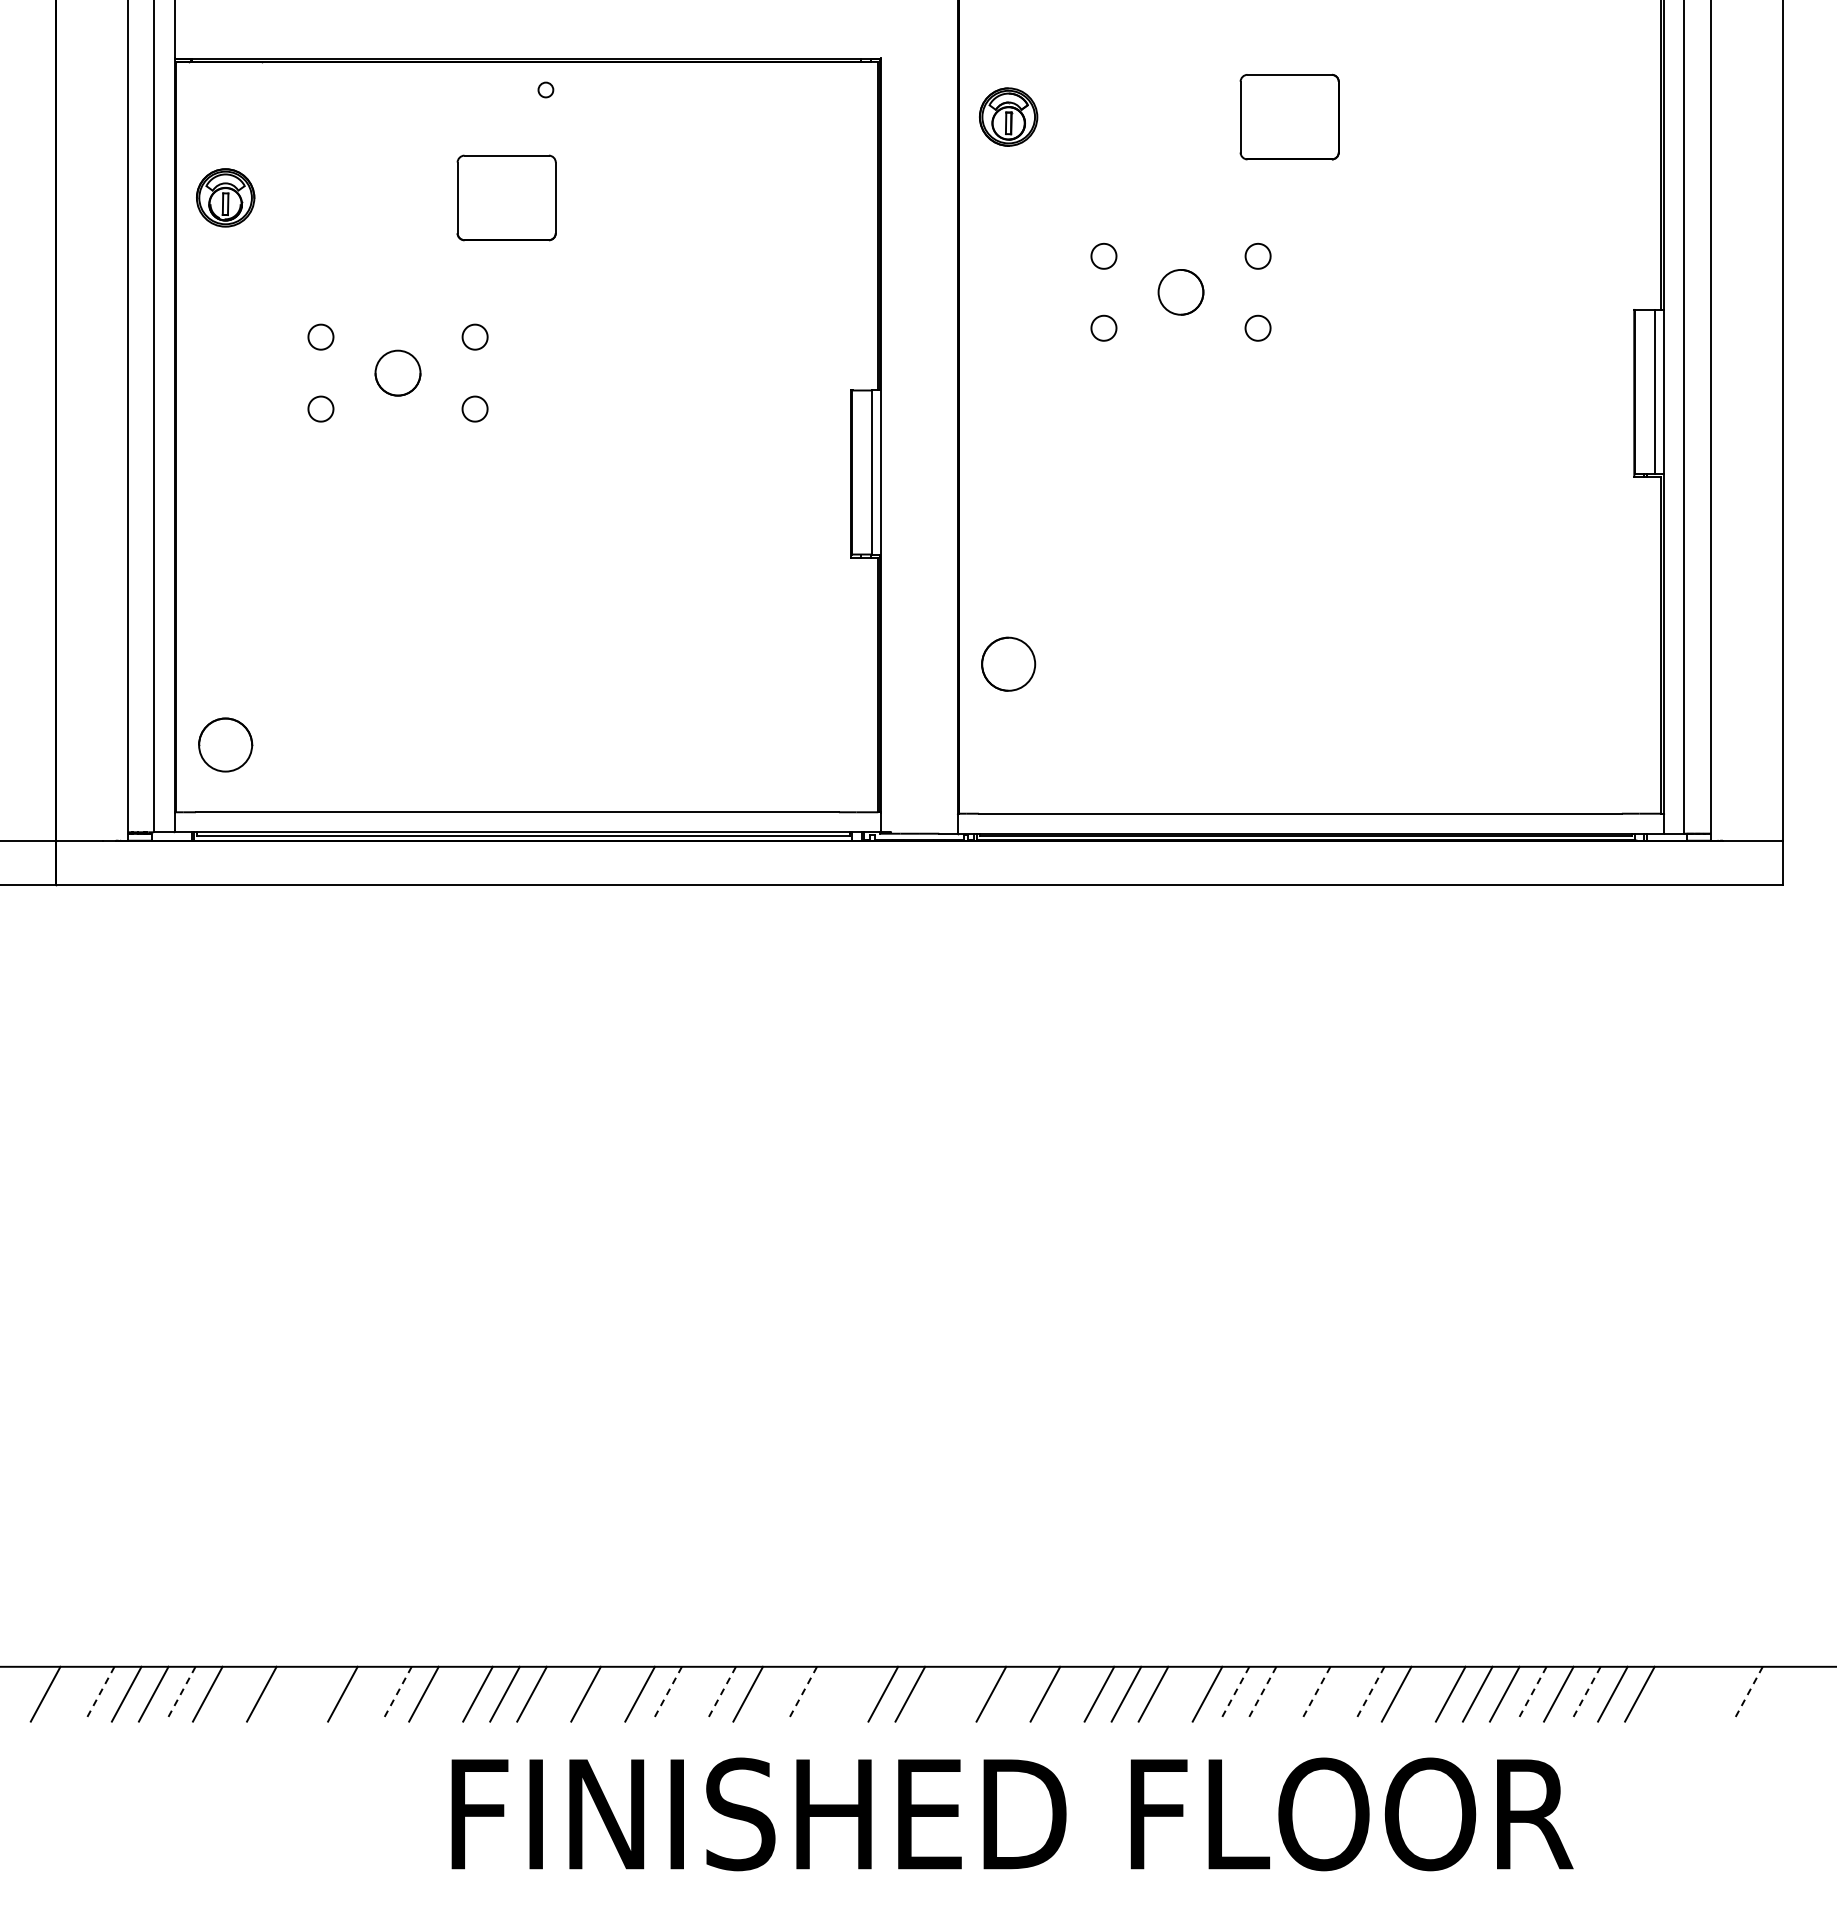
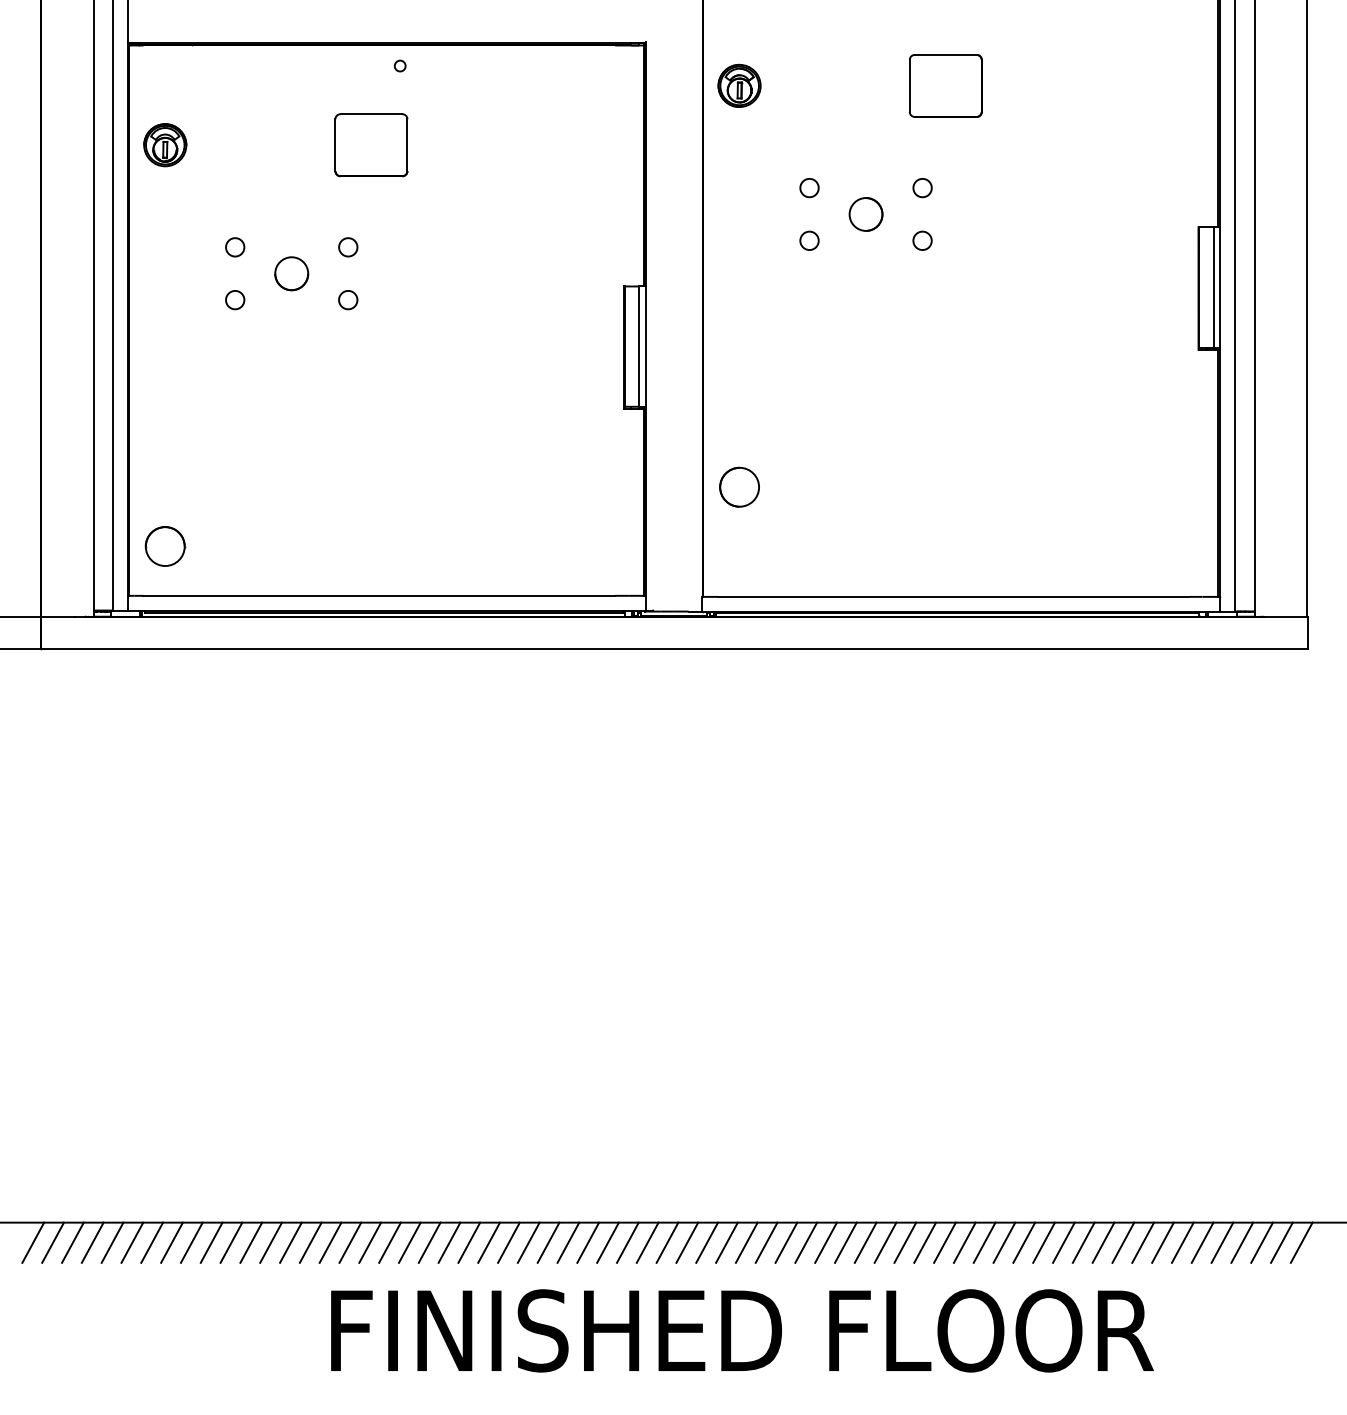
line: (72, 1693) -> (52, 1242), added
line: (234, 1693) -> (171, 1242), added
line: (288, 1693) -> (211, 1242), added
line: (315, 1693) -> (231, 1242), added
line: (369, 1693) -> (270, 1242), added
line: (450, 1693) -> (330, 1242), added
line: (558, 1693) -> (409, 1242), added
line: (612, 1693) -> (449, 1242), added
line: (693, 1693) -> (508, 1242), added
line: (775, 1693) -> (568, 1242), added
line: (829, 1693) -> (608, 1242), added
line: (856, 1693) -> (628, 1242), added
line: (937, 1693) -> (687, 1242), added
line: (964, 1693) -> (707, 1242), added
line: (1018, 1693) -> (746, 1242), added
line: (1072, 1693) -> (786, 1242), added
line: (1180, 1693) -> (865, 1242), added
line: (1288, 1693) -> (944, 1242), added
line: (1342, 1693) -> (984, 1242), added
line: (1423, 1693) -> (1043, 1242), added
line: (1666, 1693) -> (1222, 1242), added
line: (1693, 1693) -> (1241, 1242), added
line: (1720, 1693) -> (1261, 1242), added
line: (1774, 1693) -> (1301, 1242), added
line: (99, 1694) -> (72, 1242), dashed -> solid
line: (180, 1694) -> (132, 1242), dashed -> solid
line: (396, 1694) -> (290, 1242), dashed -> solid
line: (666, 1694) -> (488, 1242), dashed -> solid
line: (720, 1694) -> (528, 1242), dashed -> solid
line: (802, 1694) -> (588, 1242), dashed -> solid
line: (1234, 1694) -> (905, 1242), dashed -> solid
line: (1261, 1694) -> (925, 1242), dashed -> solid
line: (1315, 1694) -> (964, 1242), dashed -> solid
line: (1369, 1694) -> (1004, 1242), dashed -> solid
line: (1531, 1694) -> (1123, 1242), dashed -> solid
line: (1585, 1694) -> (1162, 1242), dashed -> solid
line: (1747, 1694) -> (1281, 1242), dashed -> solid

